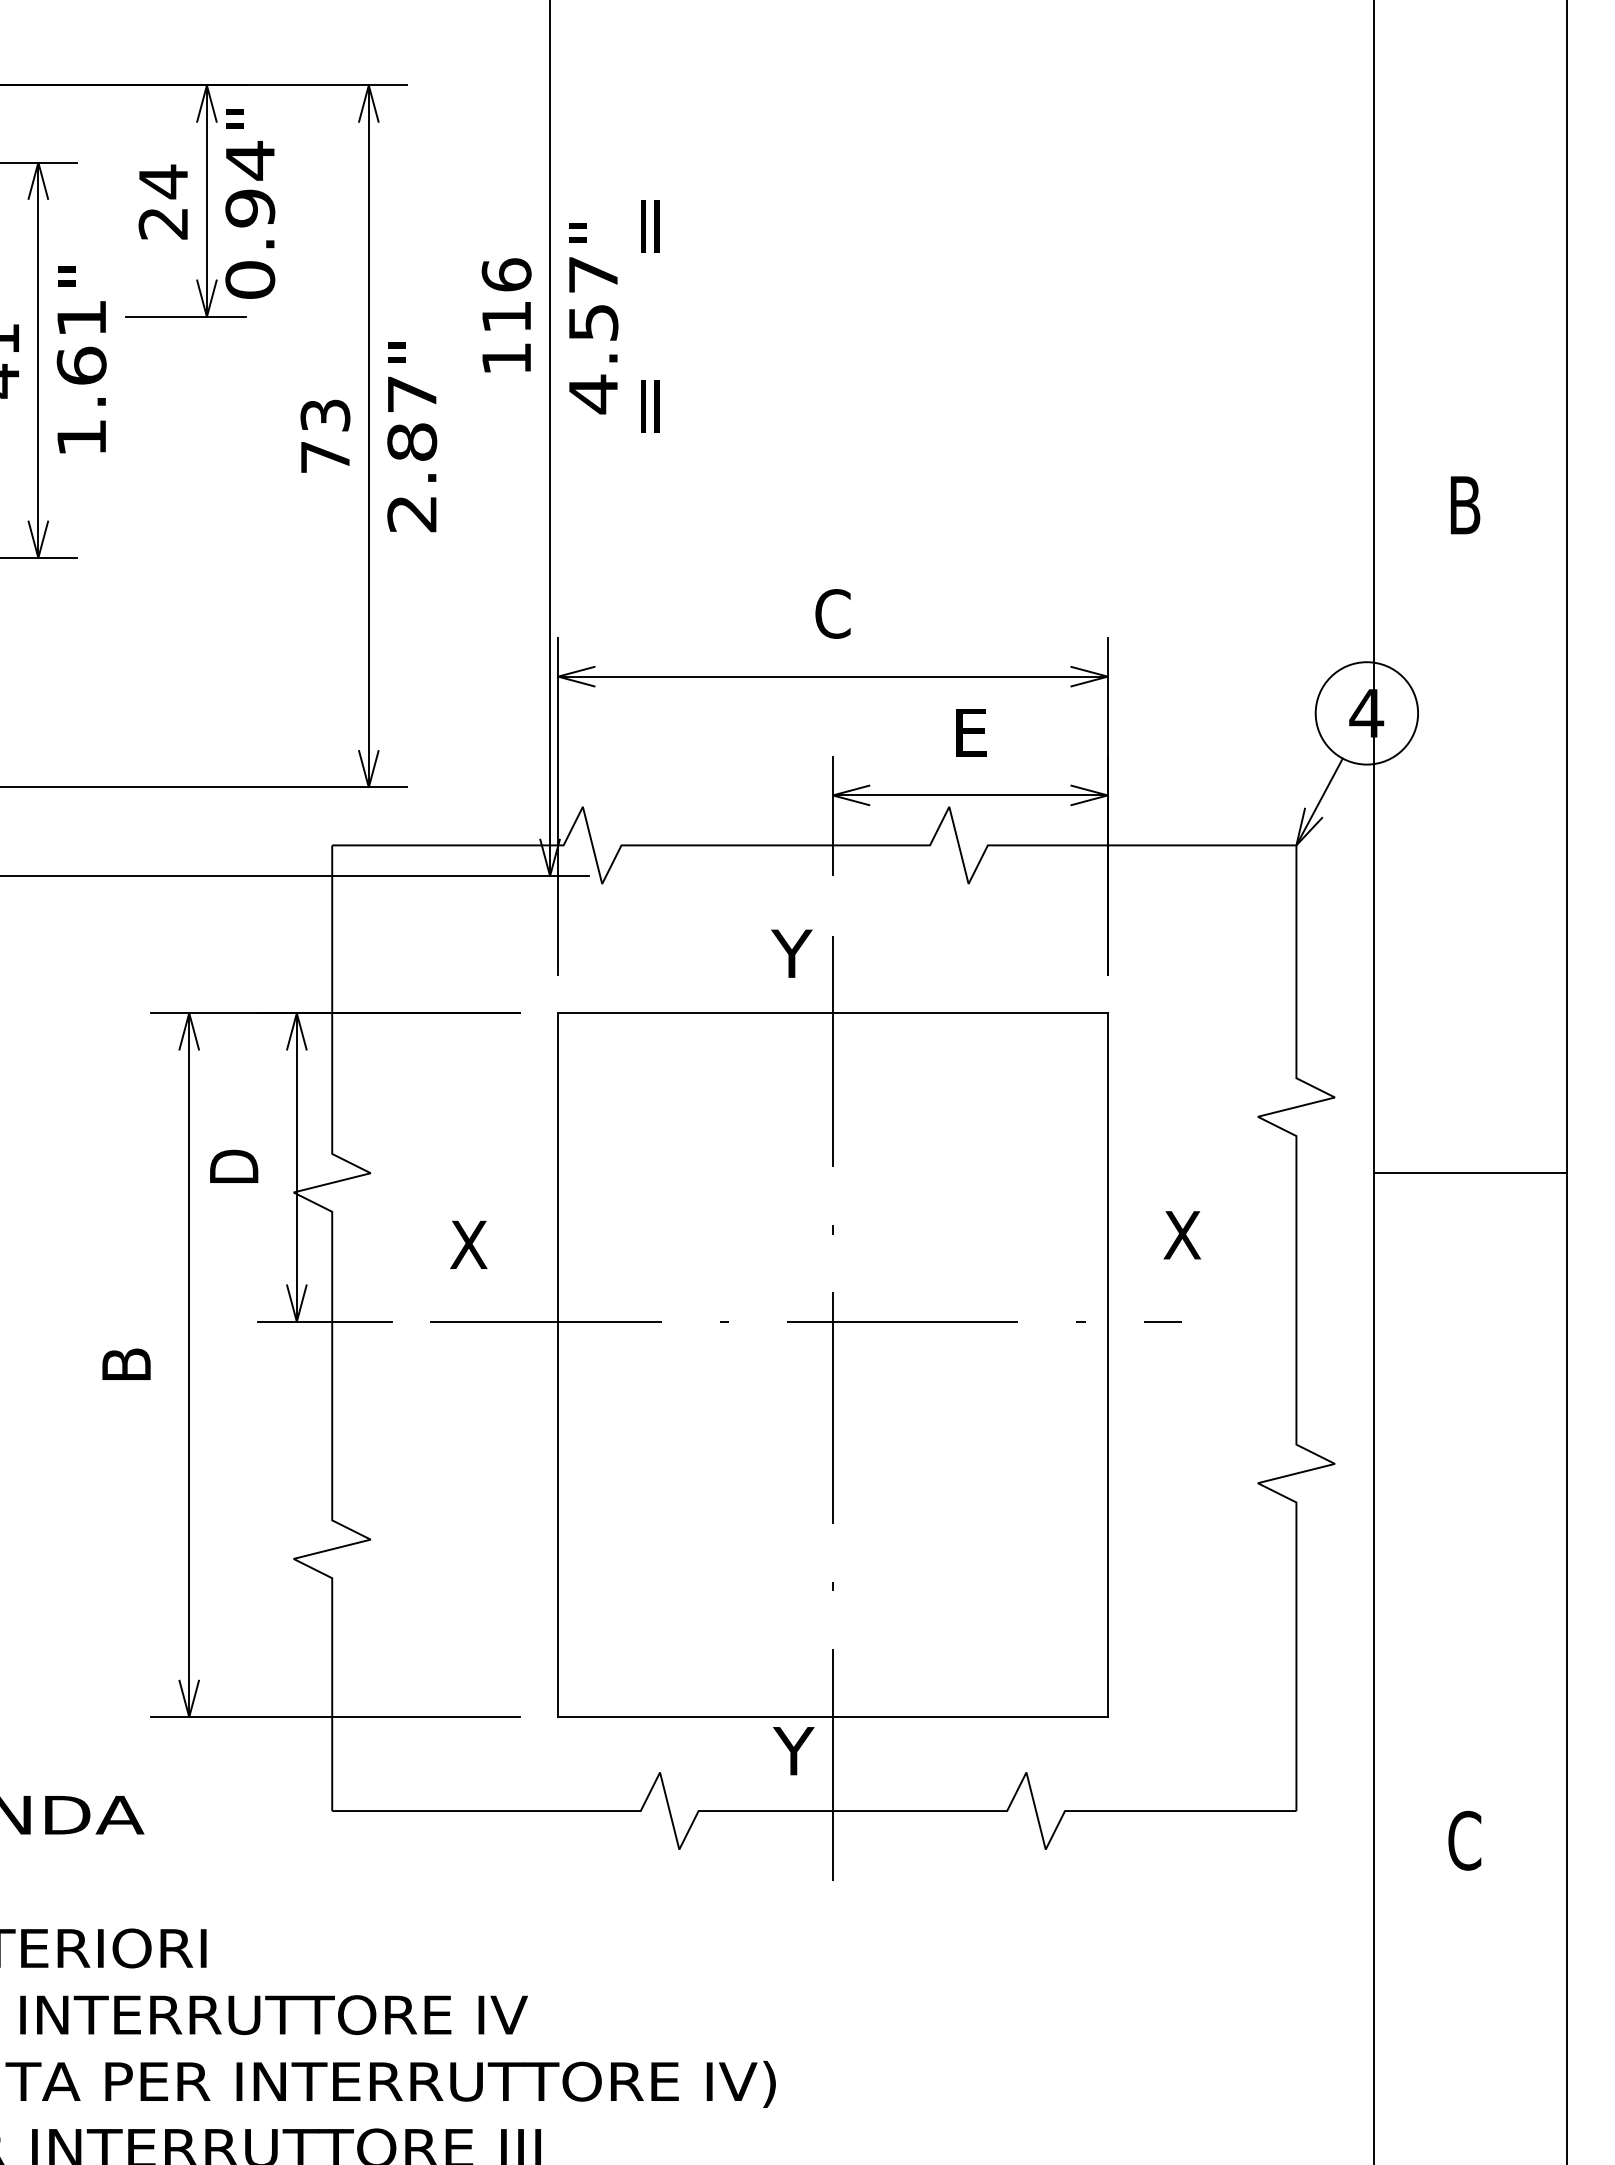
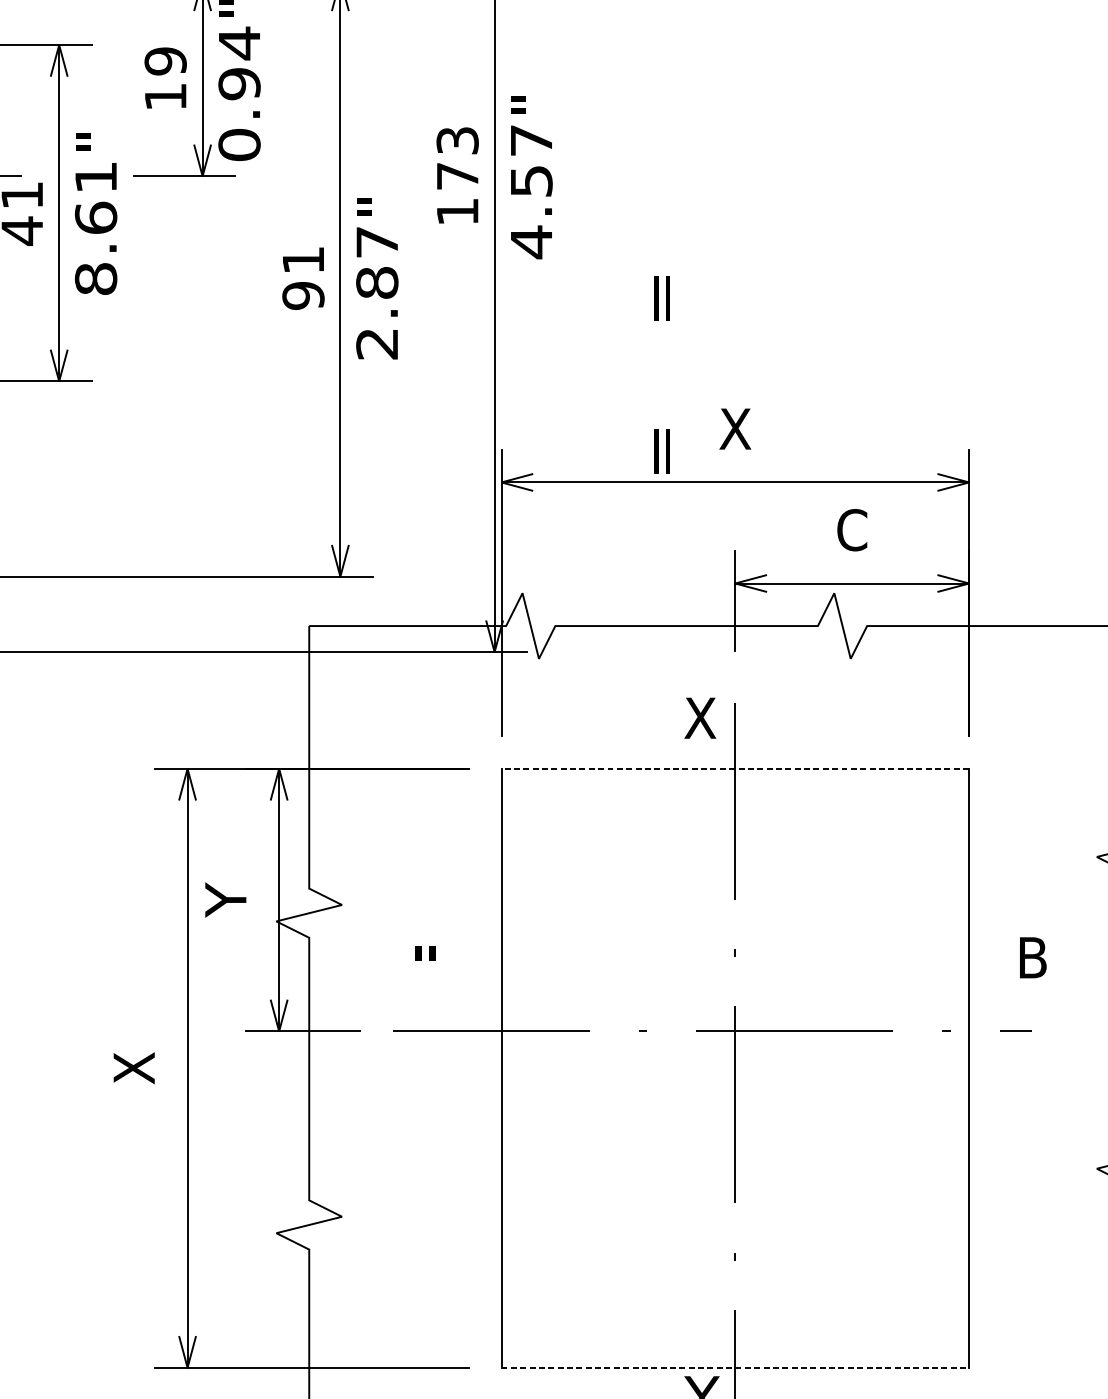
text: (163, 201) -> (165, 78), 24 -> 19
text: (506, 295) -> (457, 158), 116 -> 173
text: (650, 316) -> (662, 375), moved
text: (325, 436) -> (303, 278), 73 -> 91
text: (81, 437) -> (95, 278), 1.61 -> 8.61
text: (832, 613) -> (734, 428), C -> X
text: (969, 732) -> (851, 529), E -> C
text: (791, 953) -> (700, 718), Y -> X
line: (832, 1013) -> (734, 769), solid -> dashed
text: (234, 1167) -> (226, 900), D -> Y
text: (1182, 1235) -> (1032, 957), X -> B
text: (468, 1244) -> (425, 965), X -> "
text: (126, 1364) -> (134, 1067), B -> X
line: (832, 1717) -> (734, 1368), solid -> dashed

